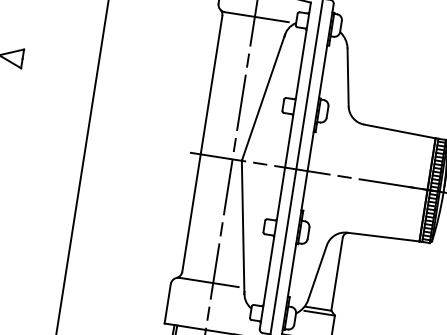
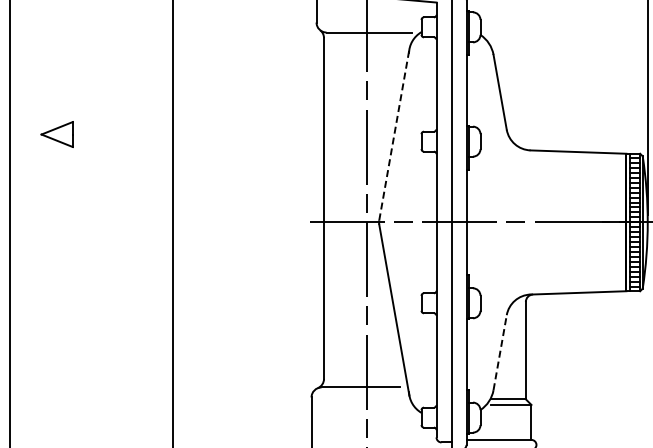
line: (263, 96) -> (394, 134), solid -> dashed
line: (317, 272) -> (500, 352), solid -> dashed

